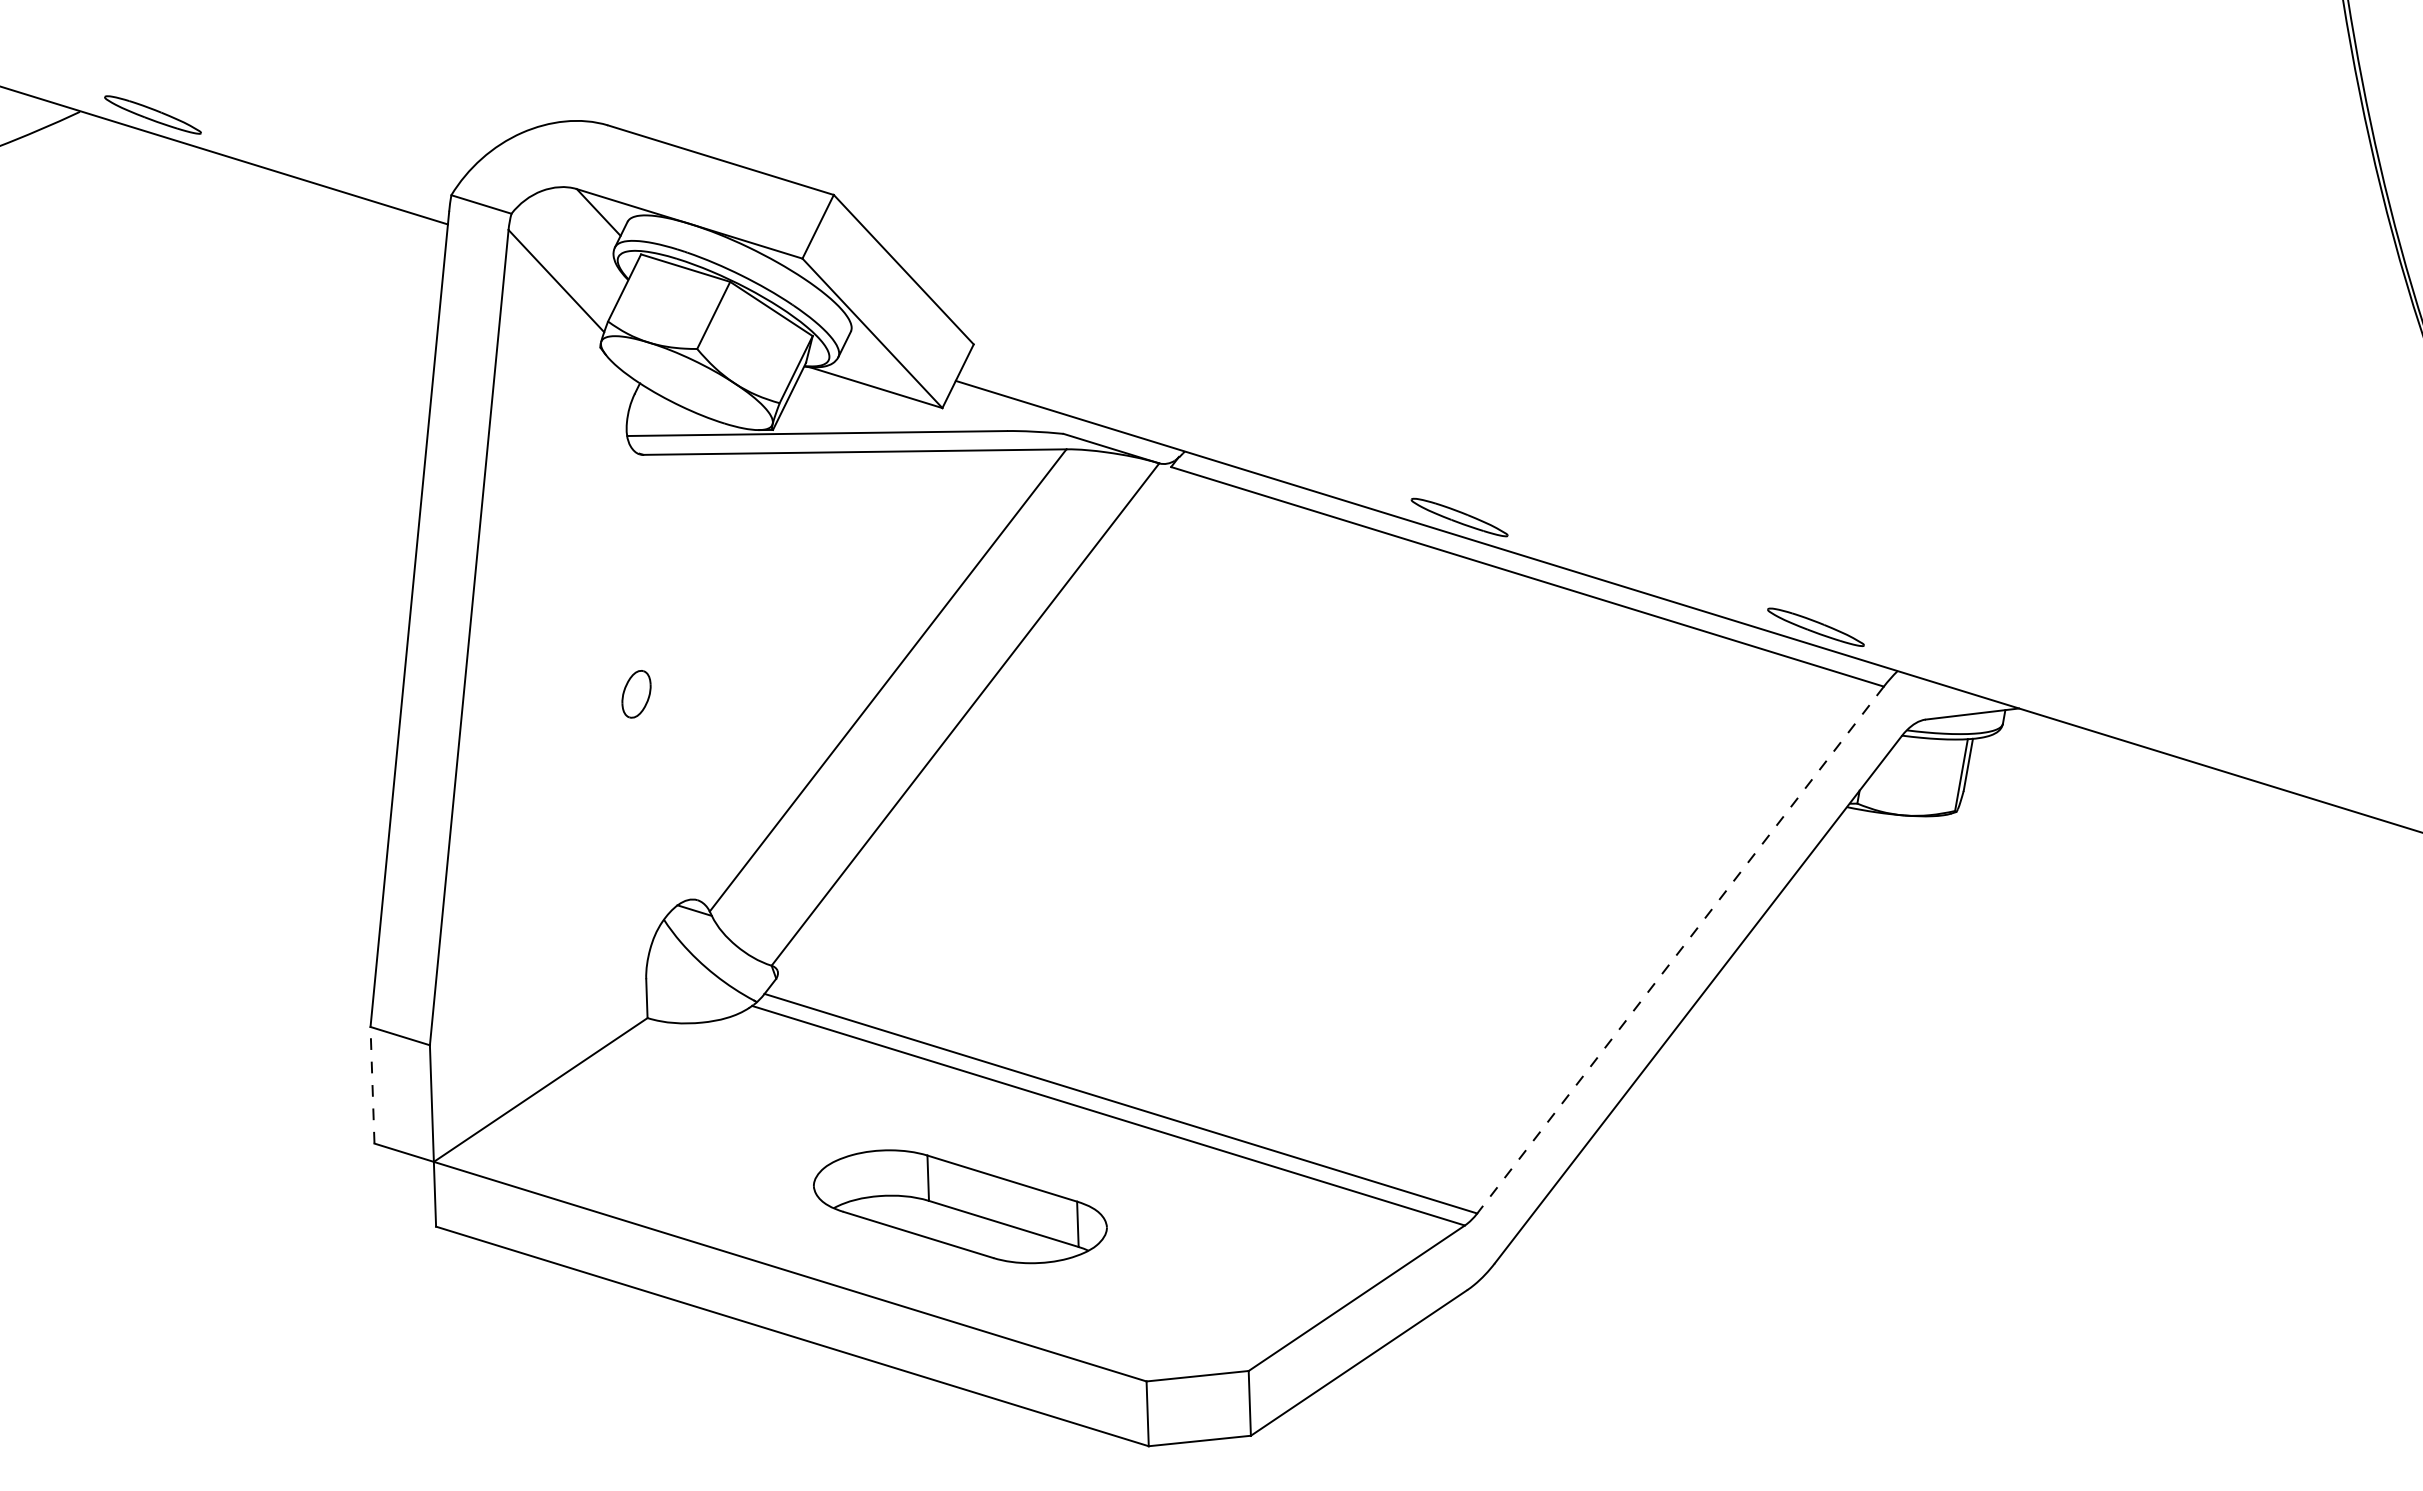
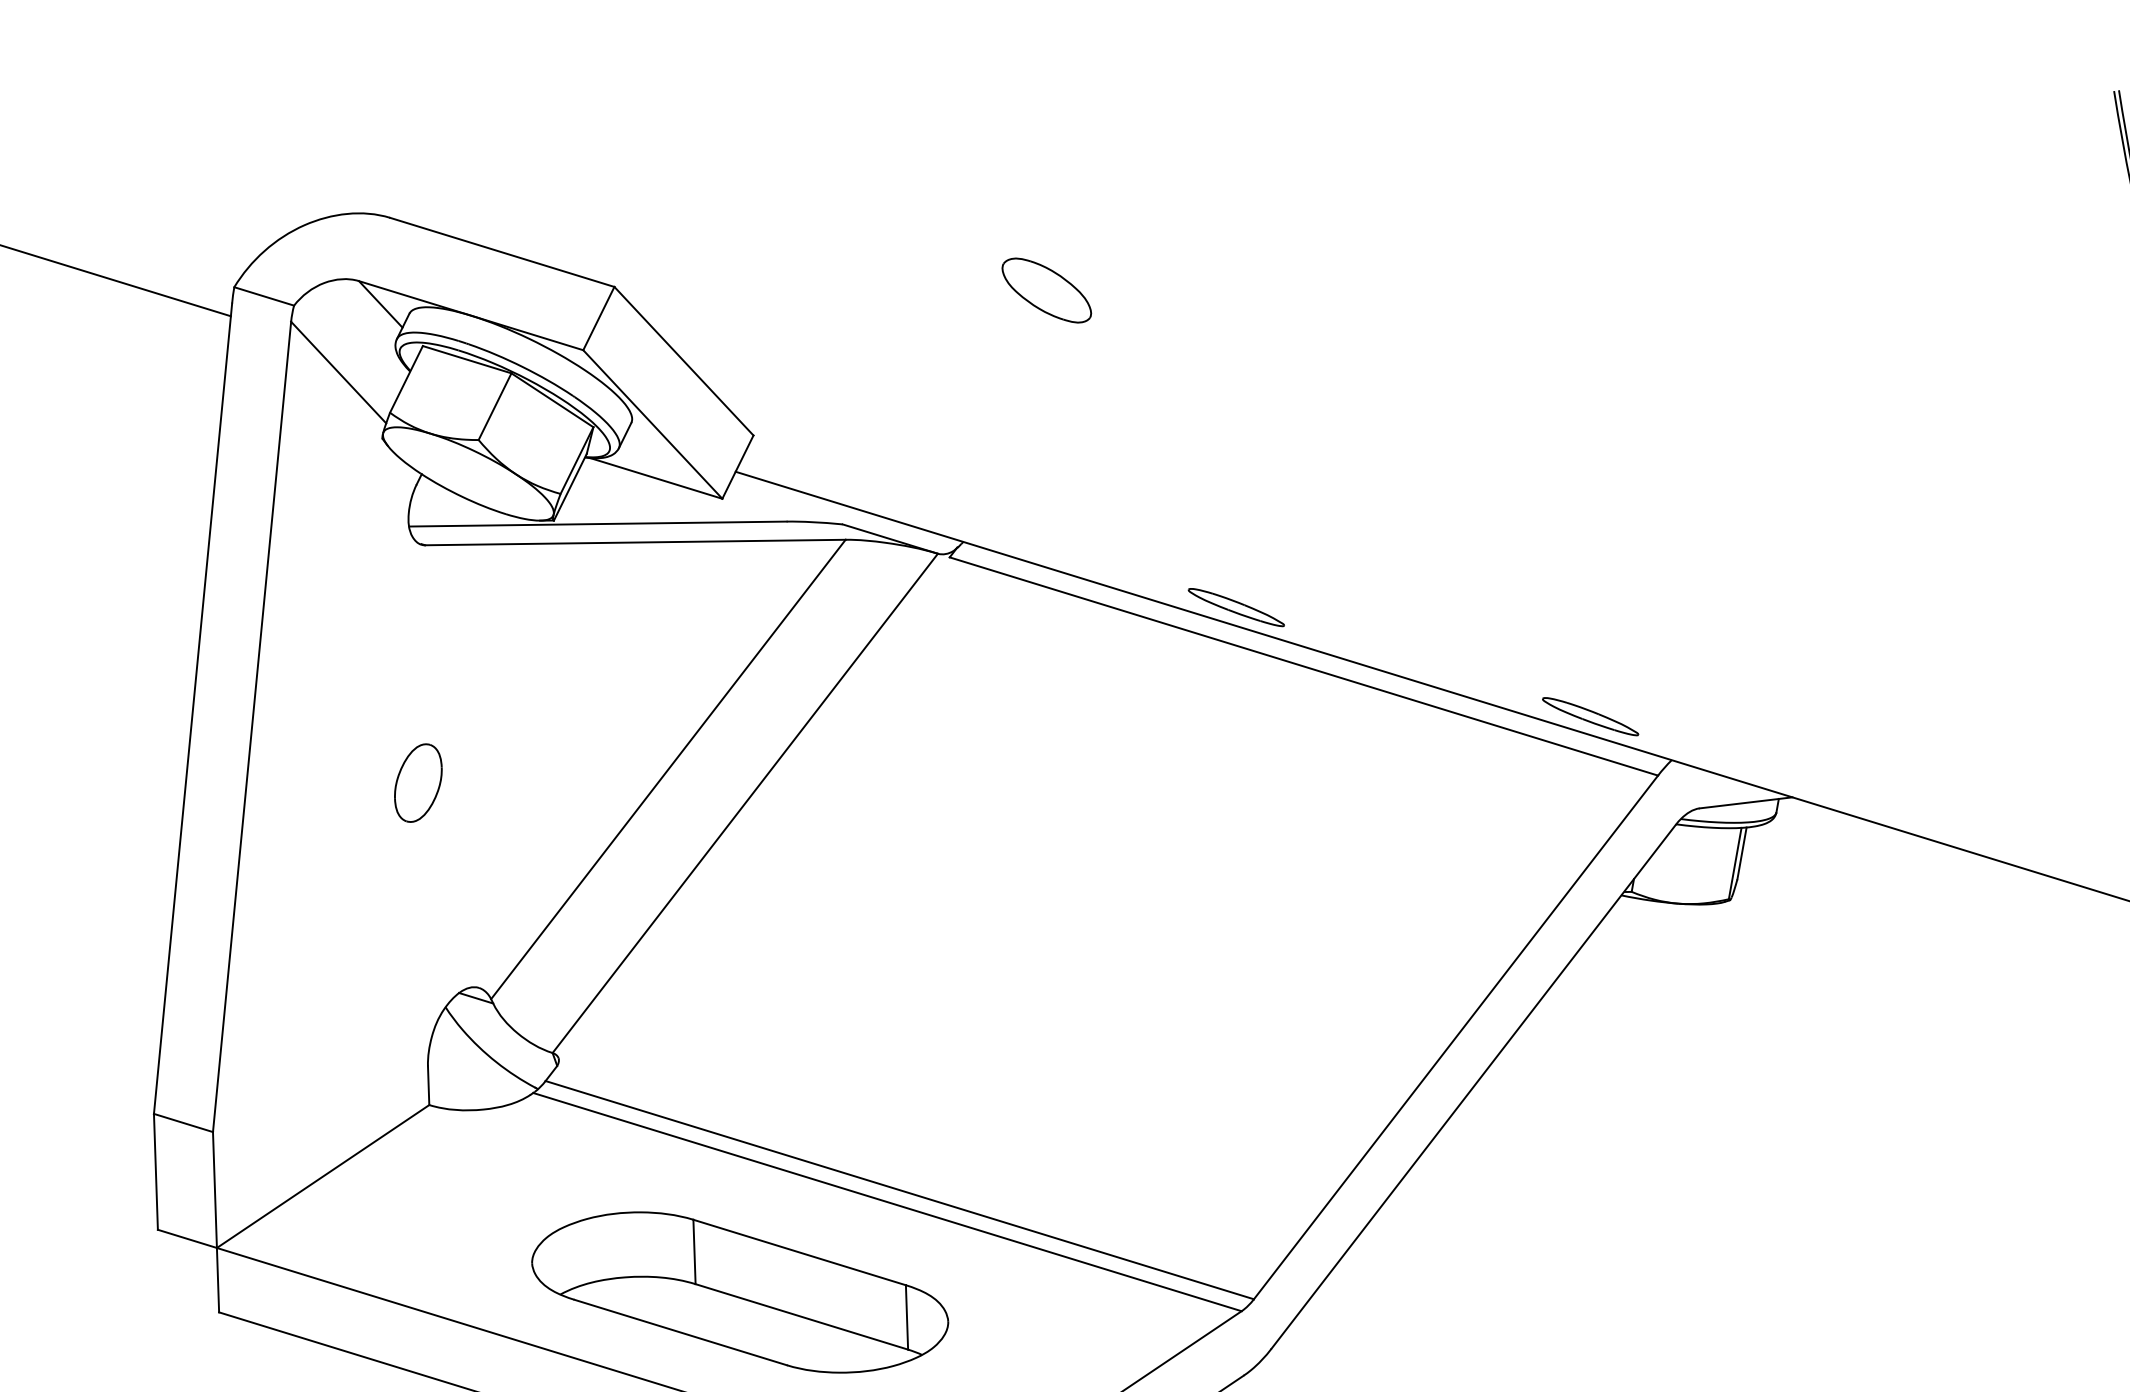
part: (1268, 198) -> (1046, 290), added
part: (636, 694) -> (418, 783), size x1.67
line: (1680, 950) -> (1455, 1037), dashed -> solid
line: (372, 1084) -> (155, 1171), dashed -> solid
part: (960, 1206) -> (740, 1292), size x1.43

